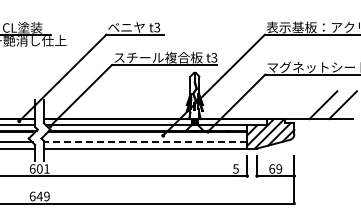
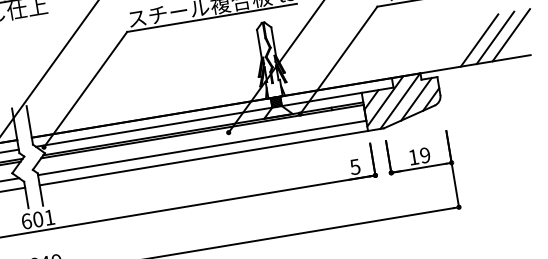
line: (333, 105) -> (495, 38), added
line: (145, 142) -> (201, 148), dashed -> solid
text: (272, 168) -> (414, 156), 69 -> 19

